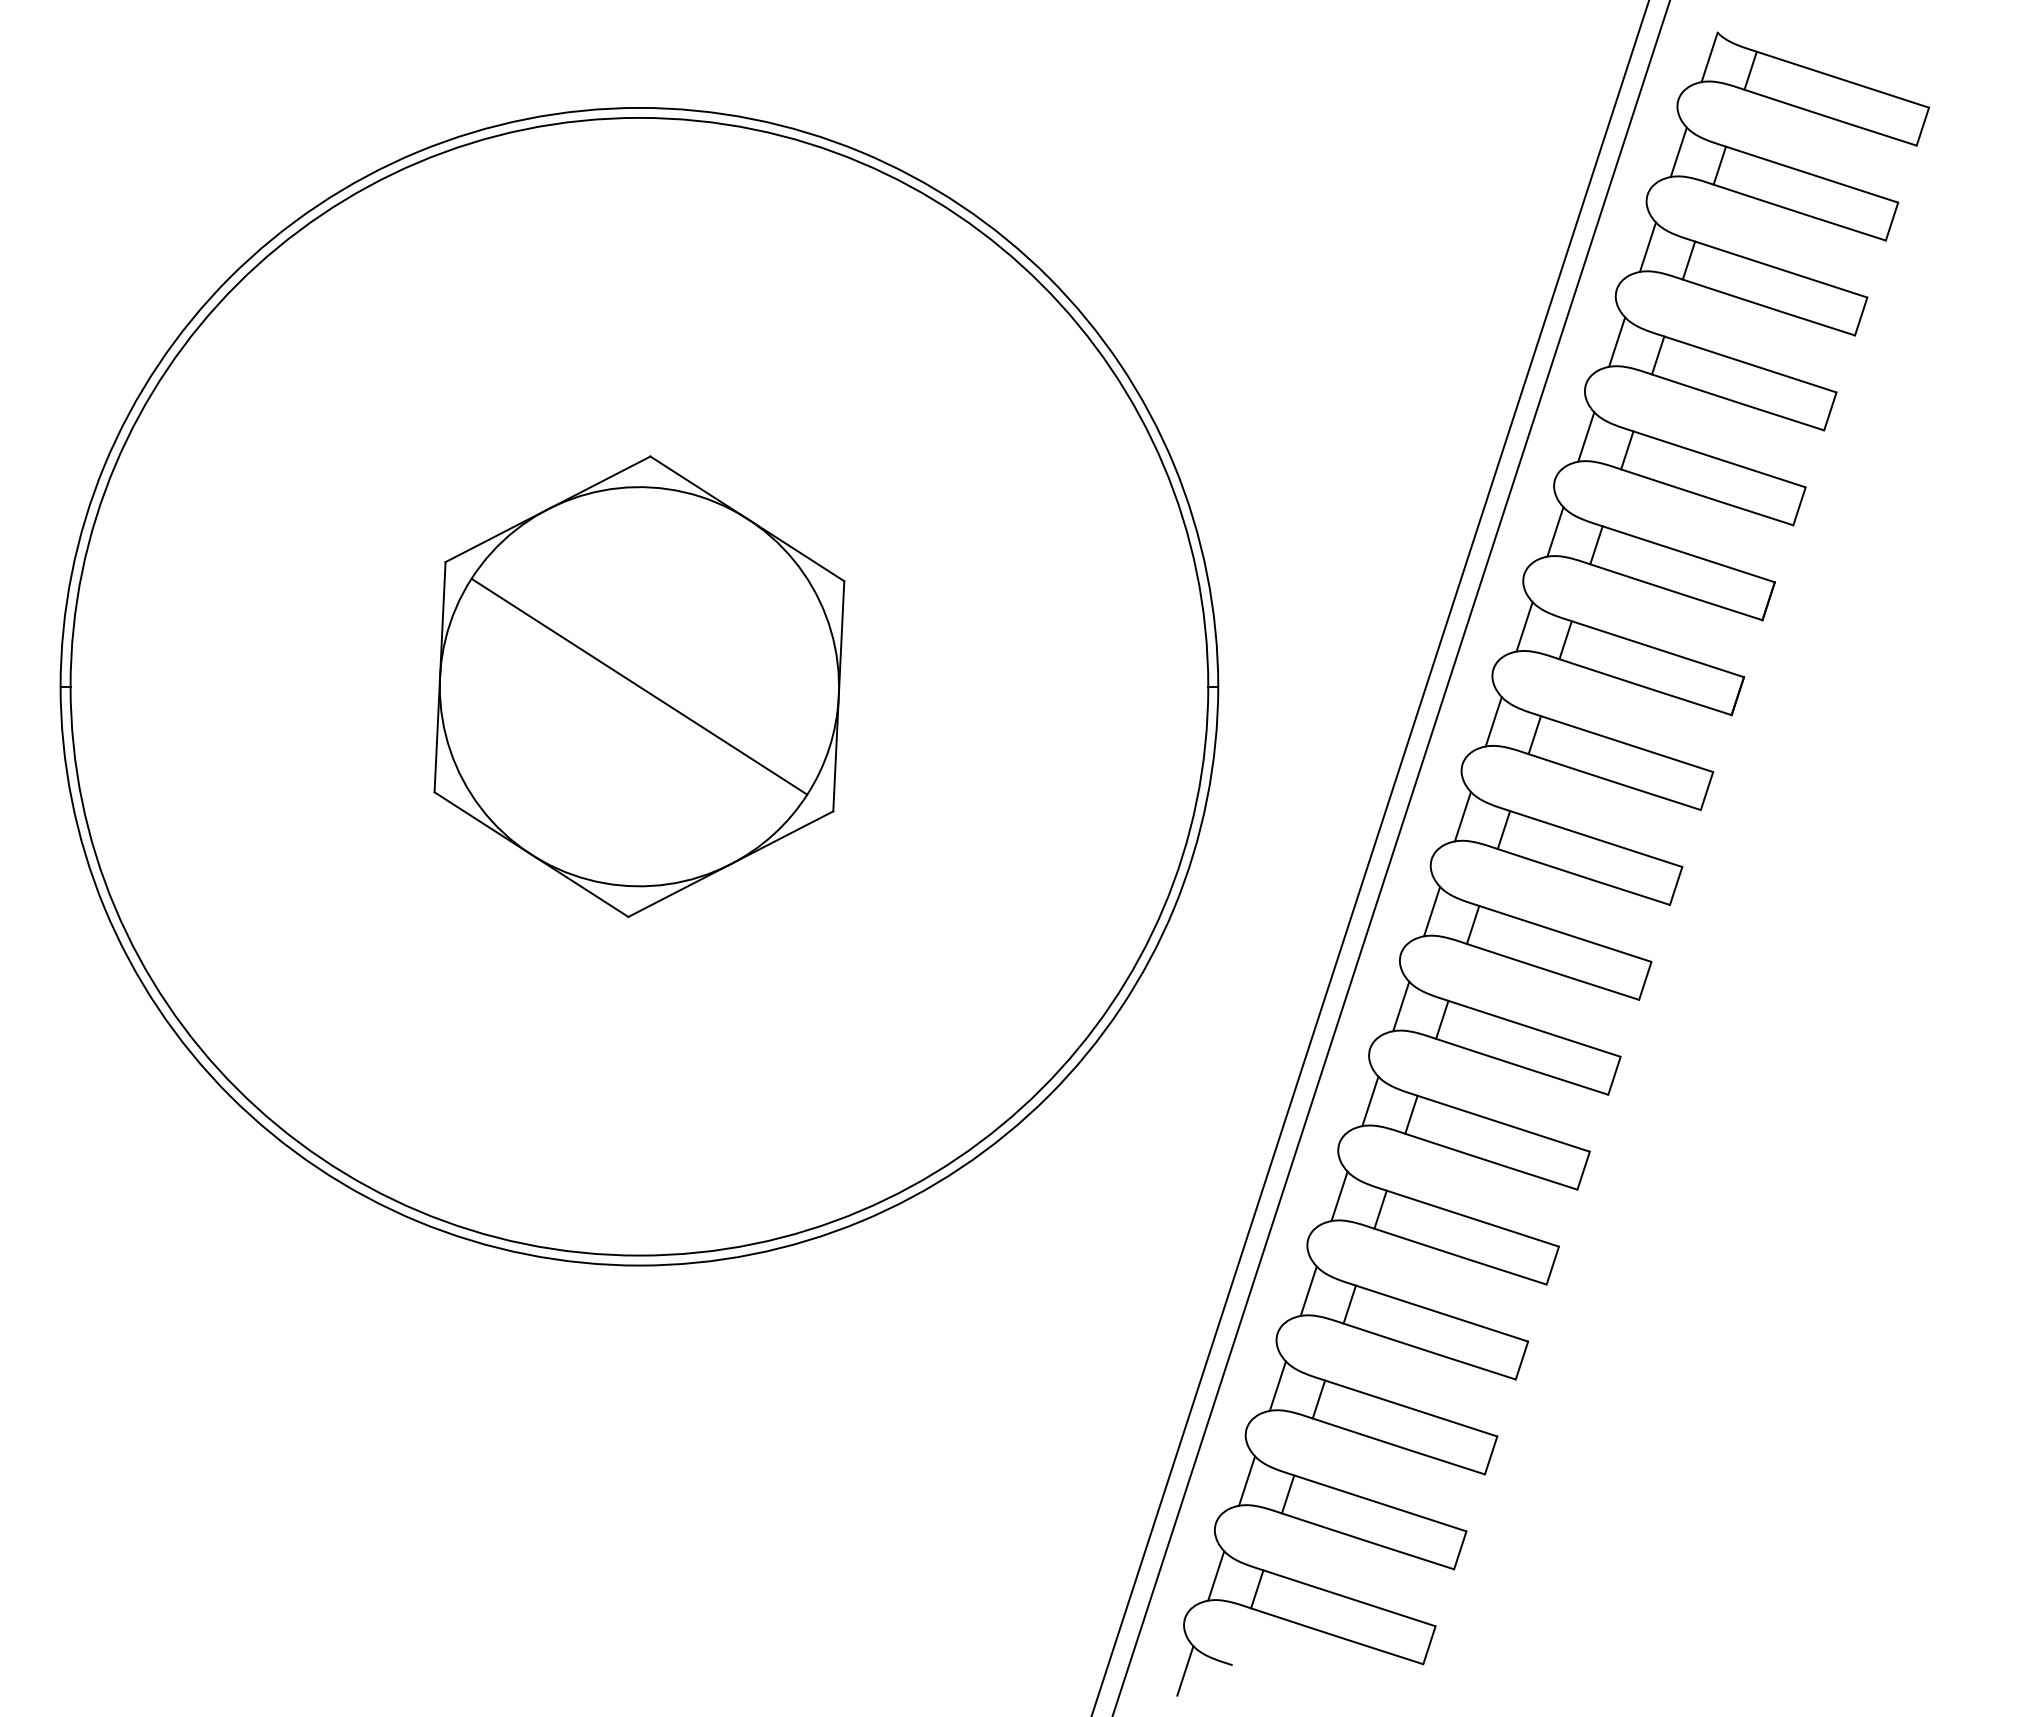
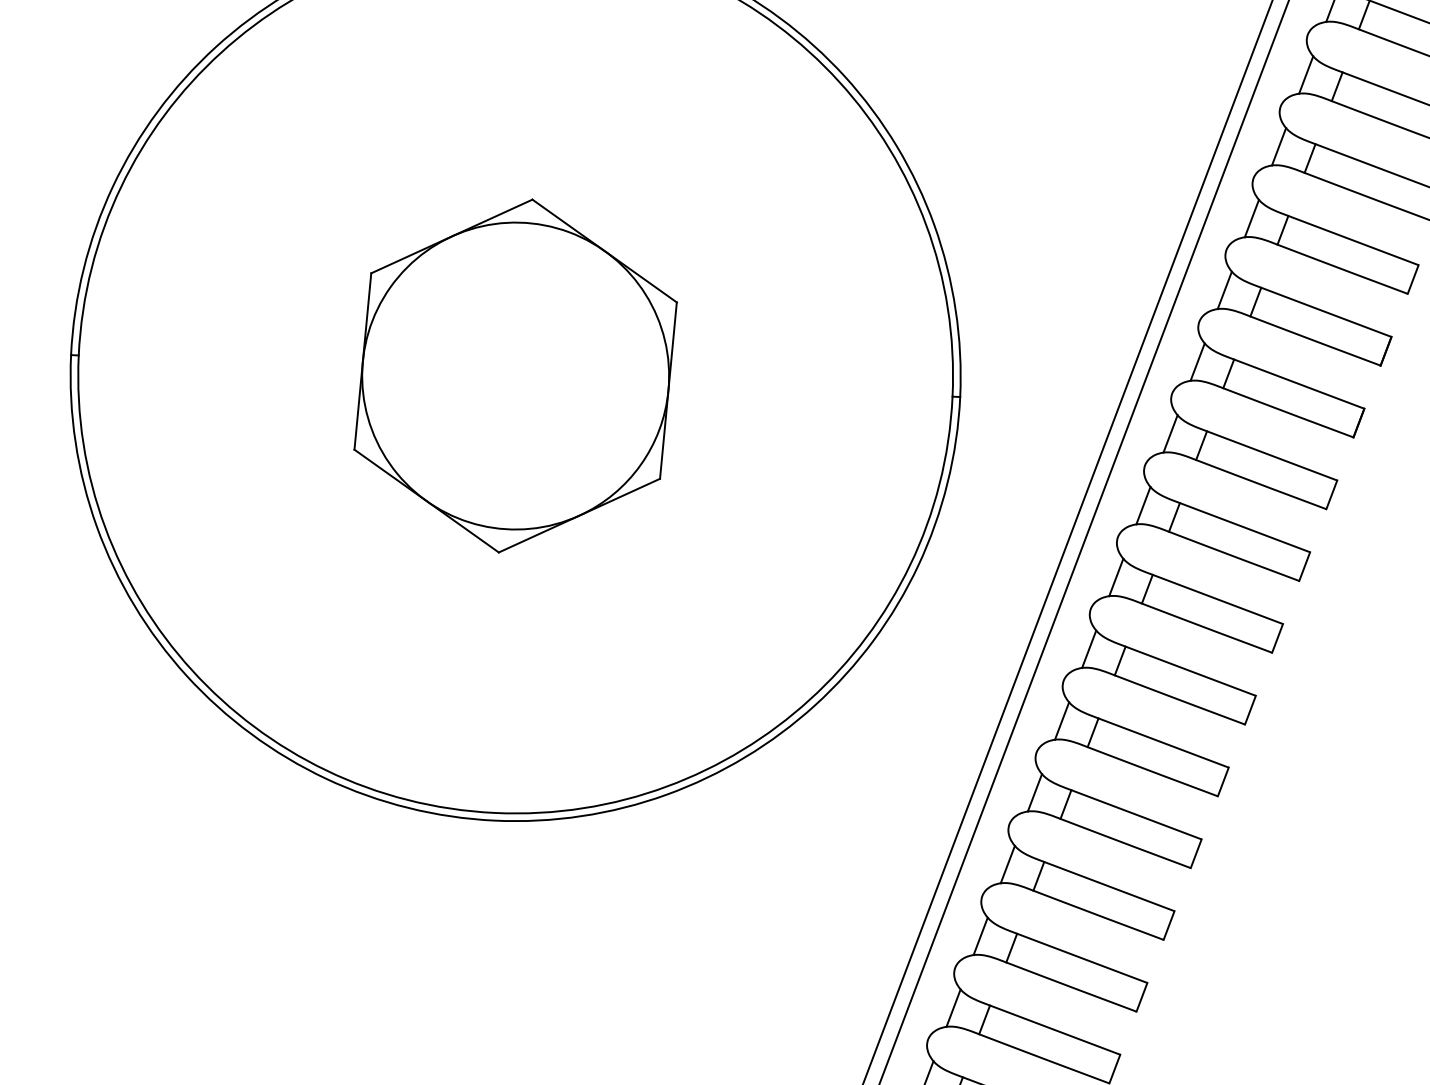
line: (639, 686) -> (515, 375), removed

